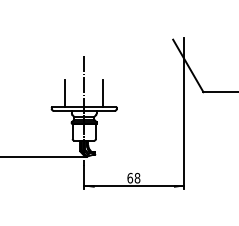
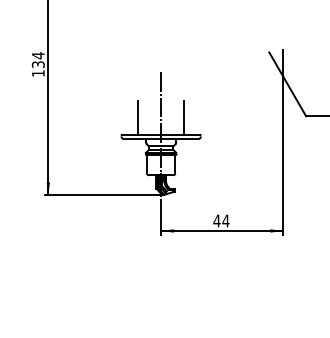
text: (133, 177) -> (221, 220), 68 -> 44

